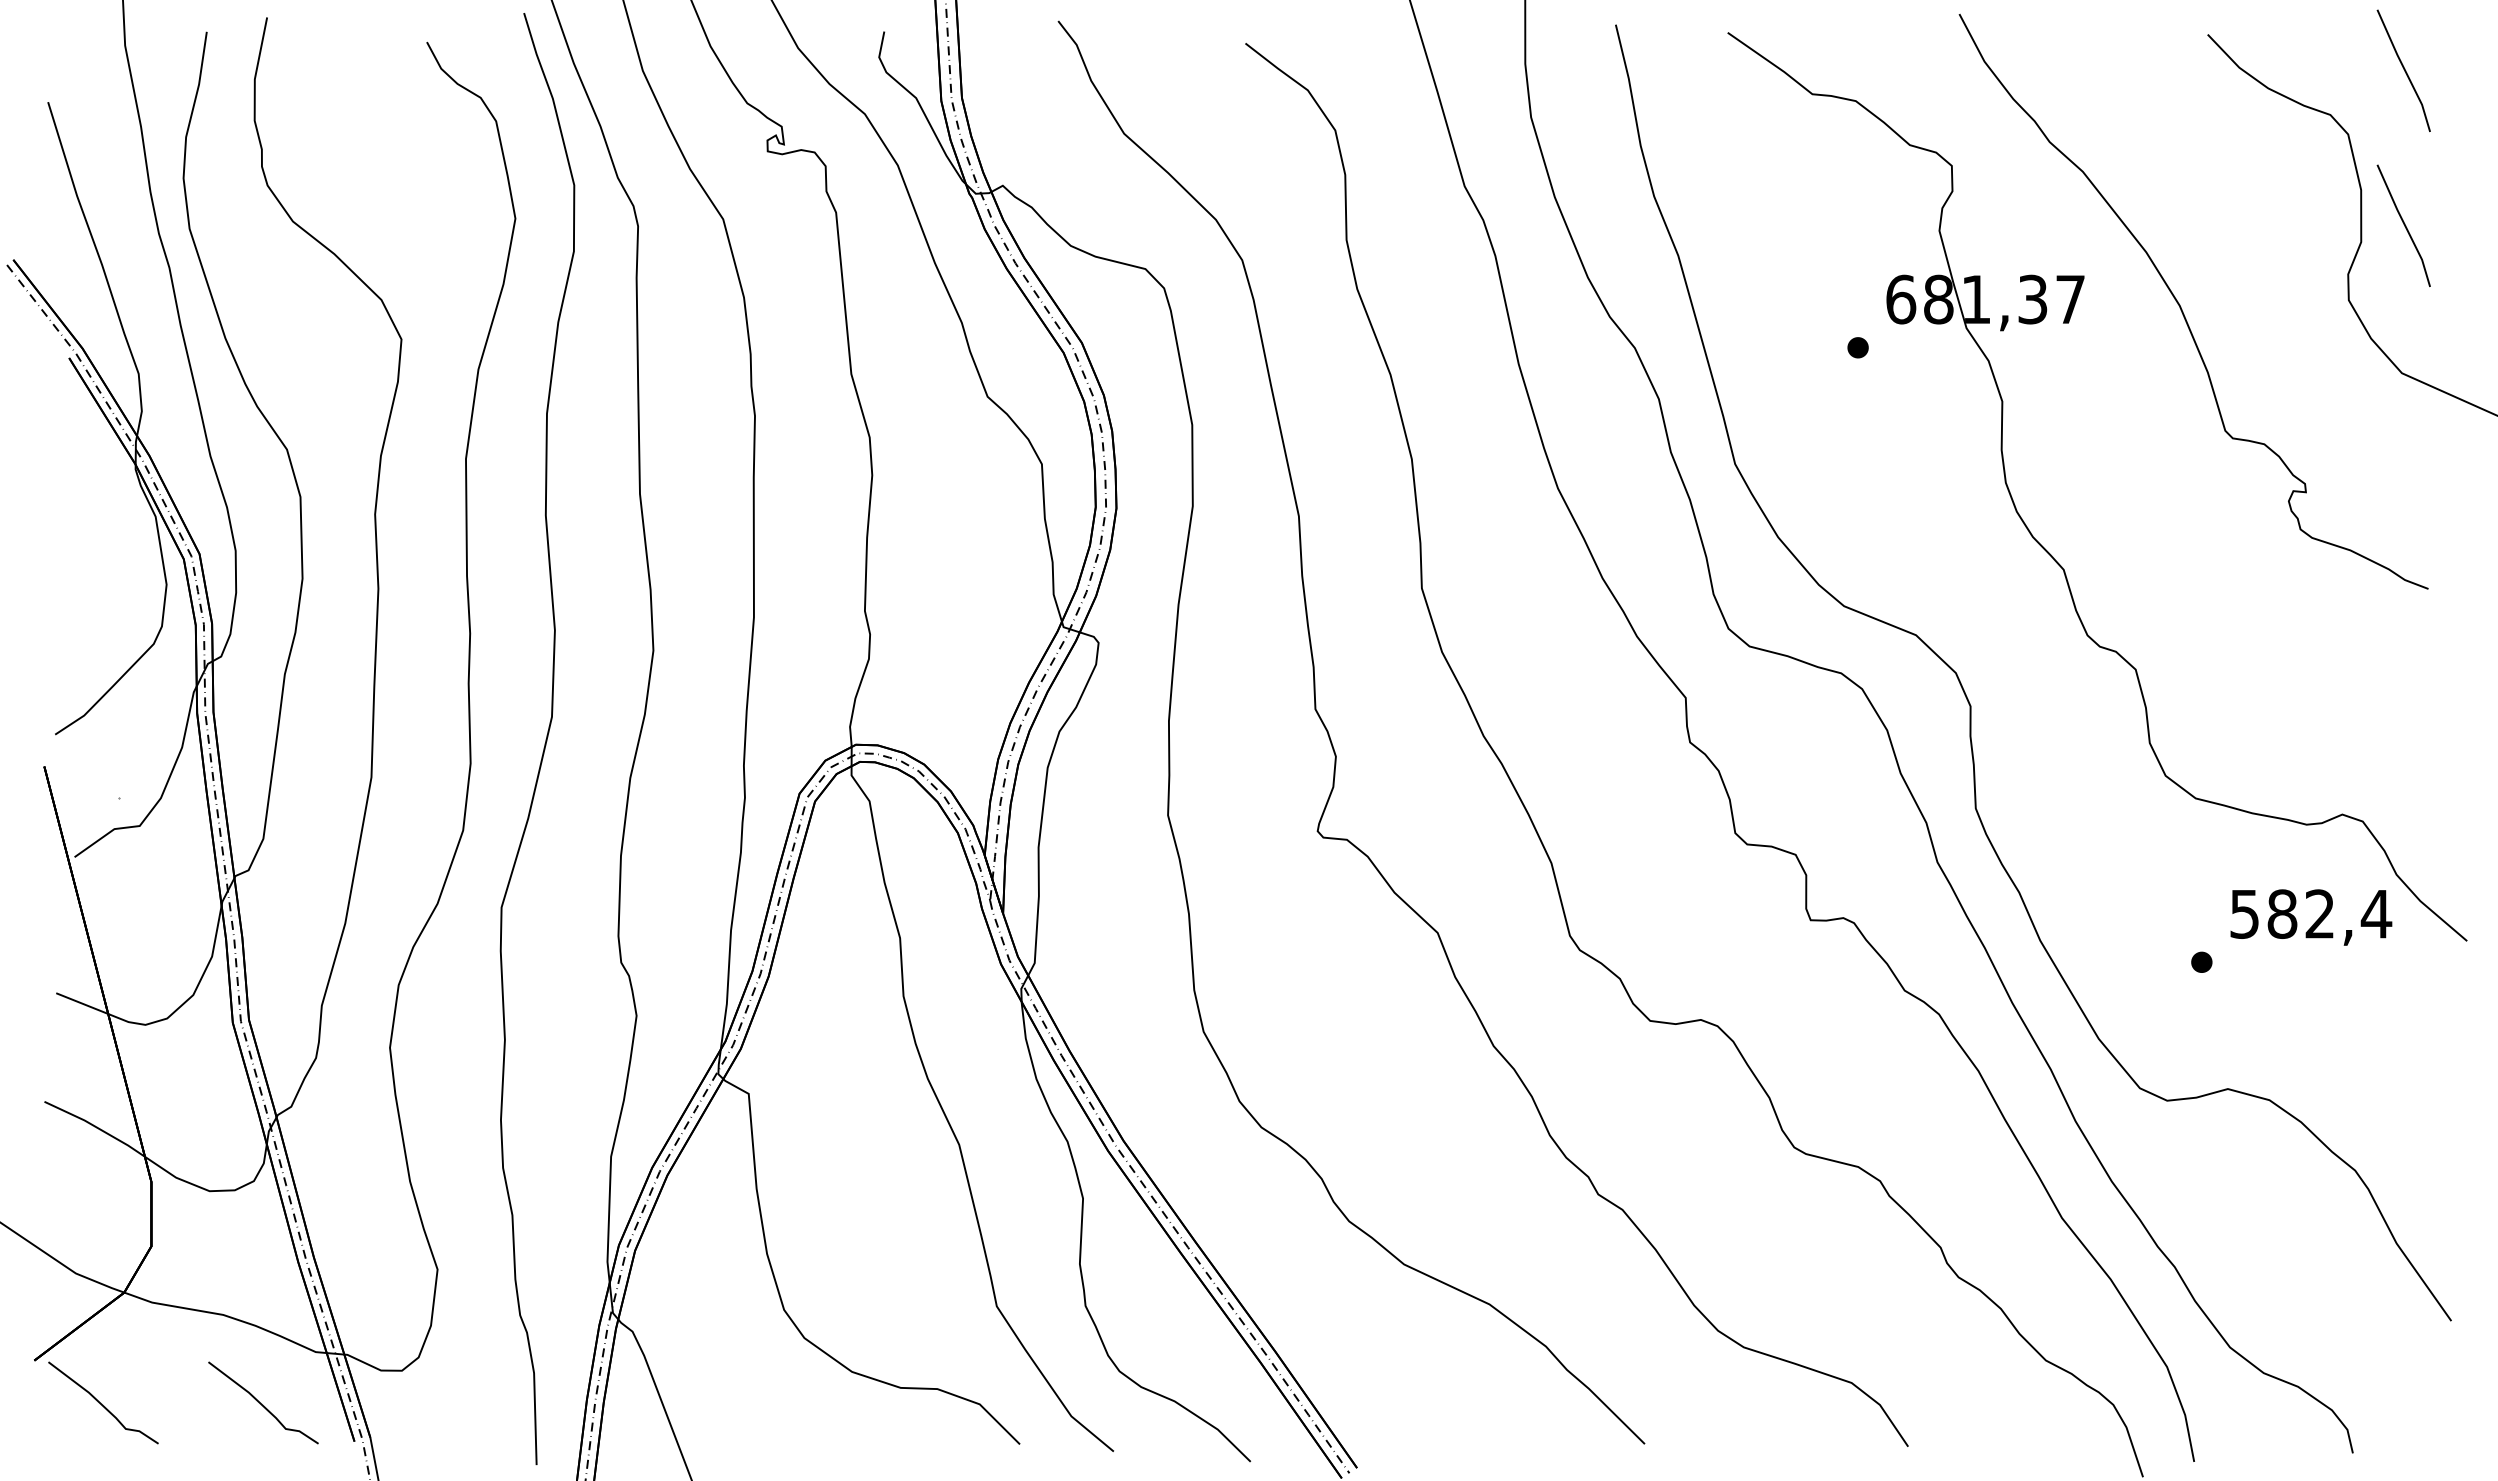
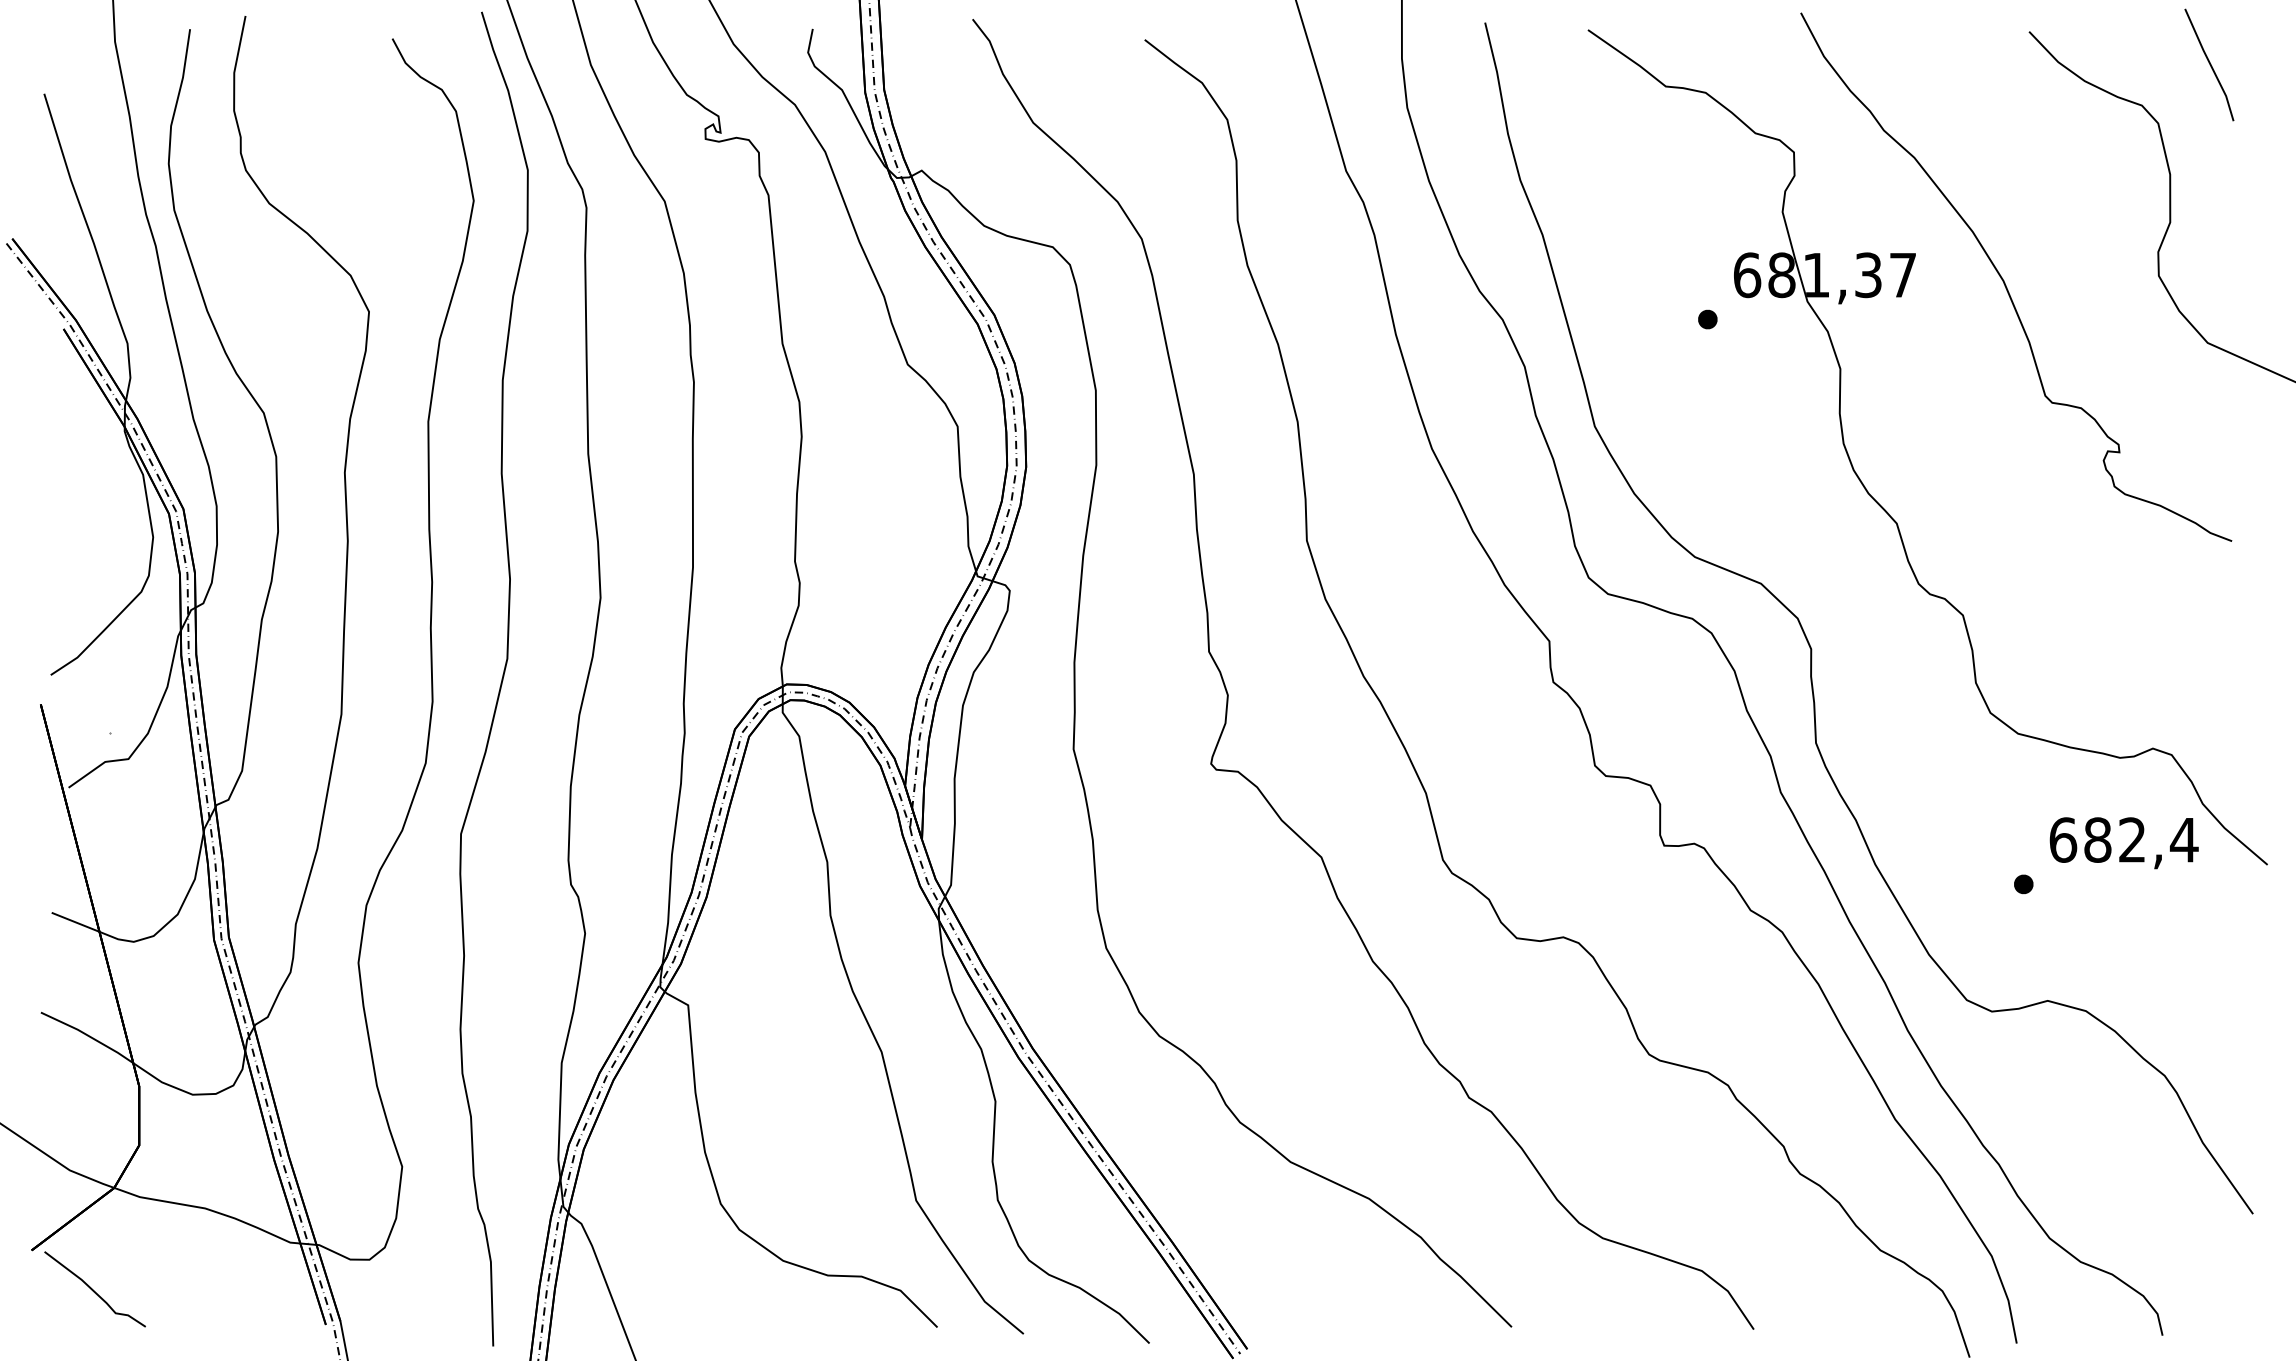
line: (2403, 224) -> (2209, 206), removed
text: (2244, 913) -> (2062, 839), 582,4 -> 682,4
curve: (263, 1404) -> (242, 1290), removed

